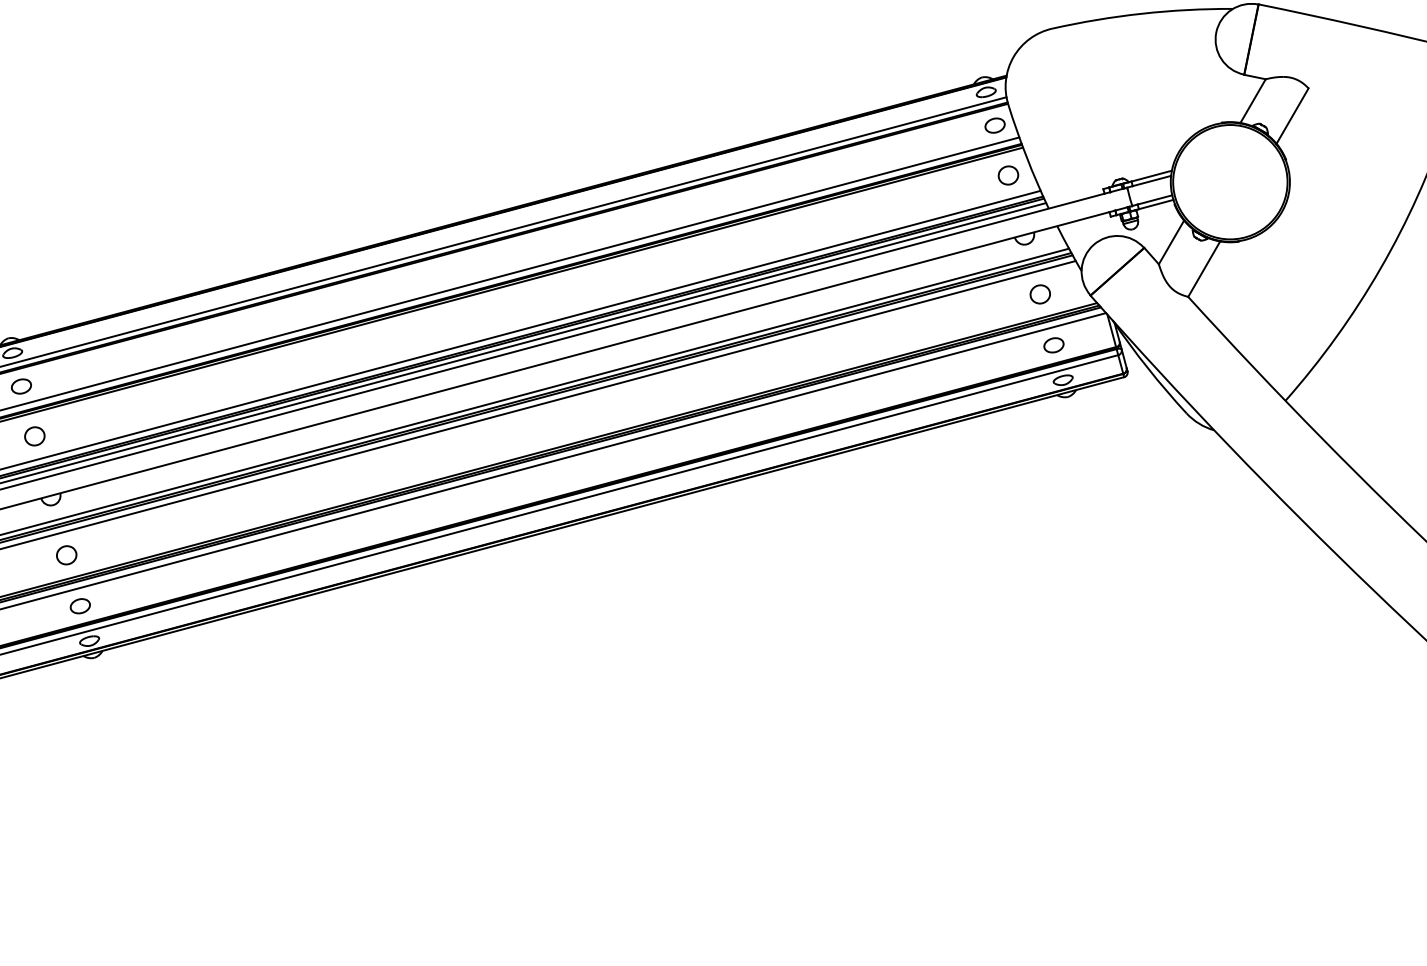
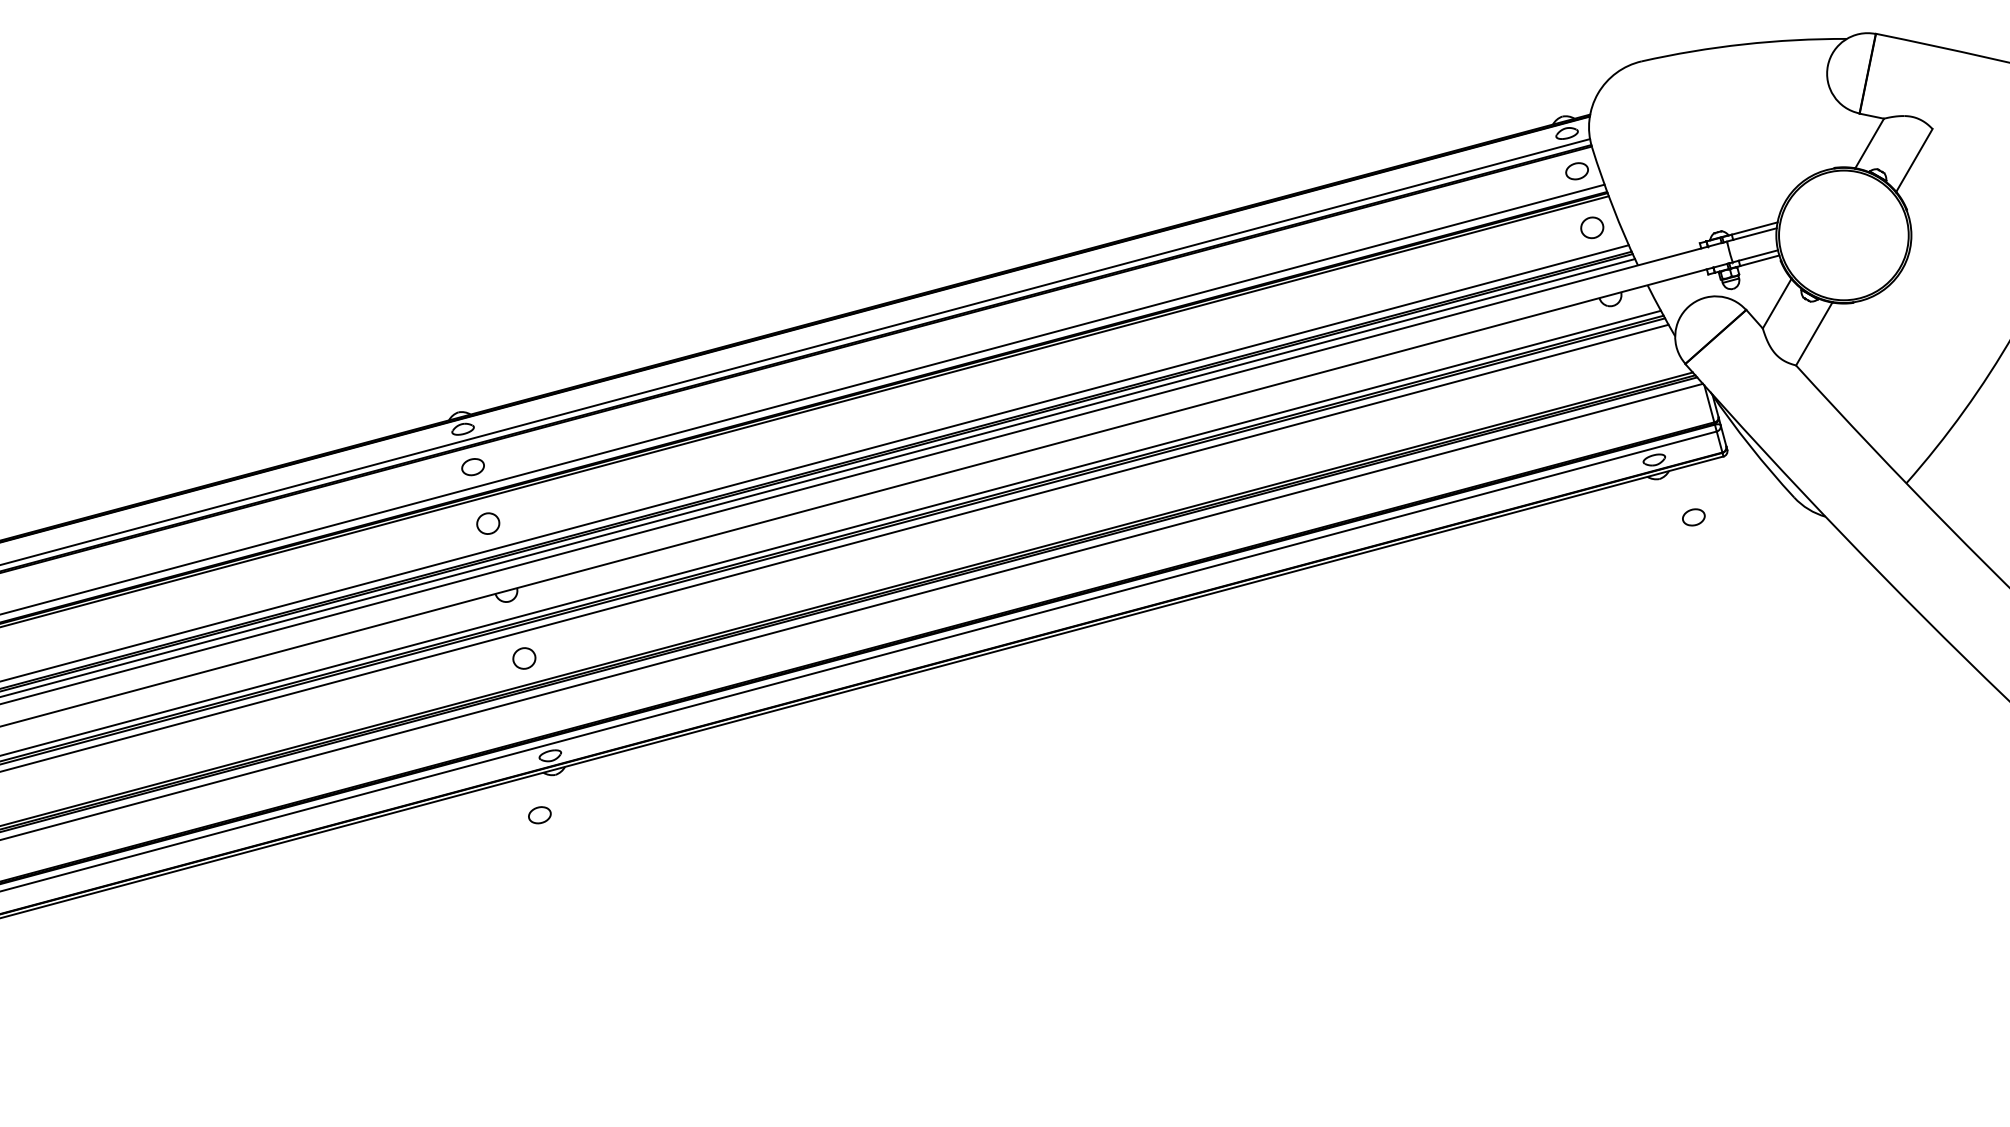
part: (1040, 294) -> (1628, 362), removed
part: (1053, 345) -> (1693, 517), moved
part: (80, 606) -> (539, 815), moved

